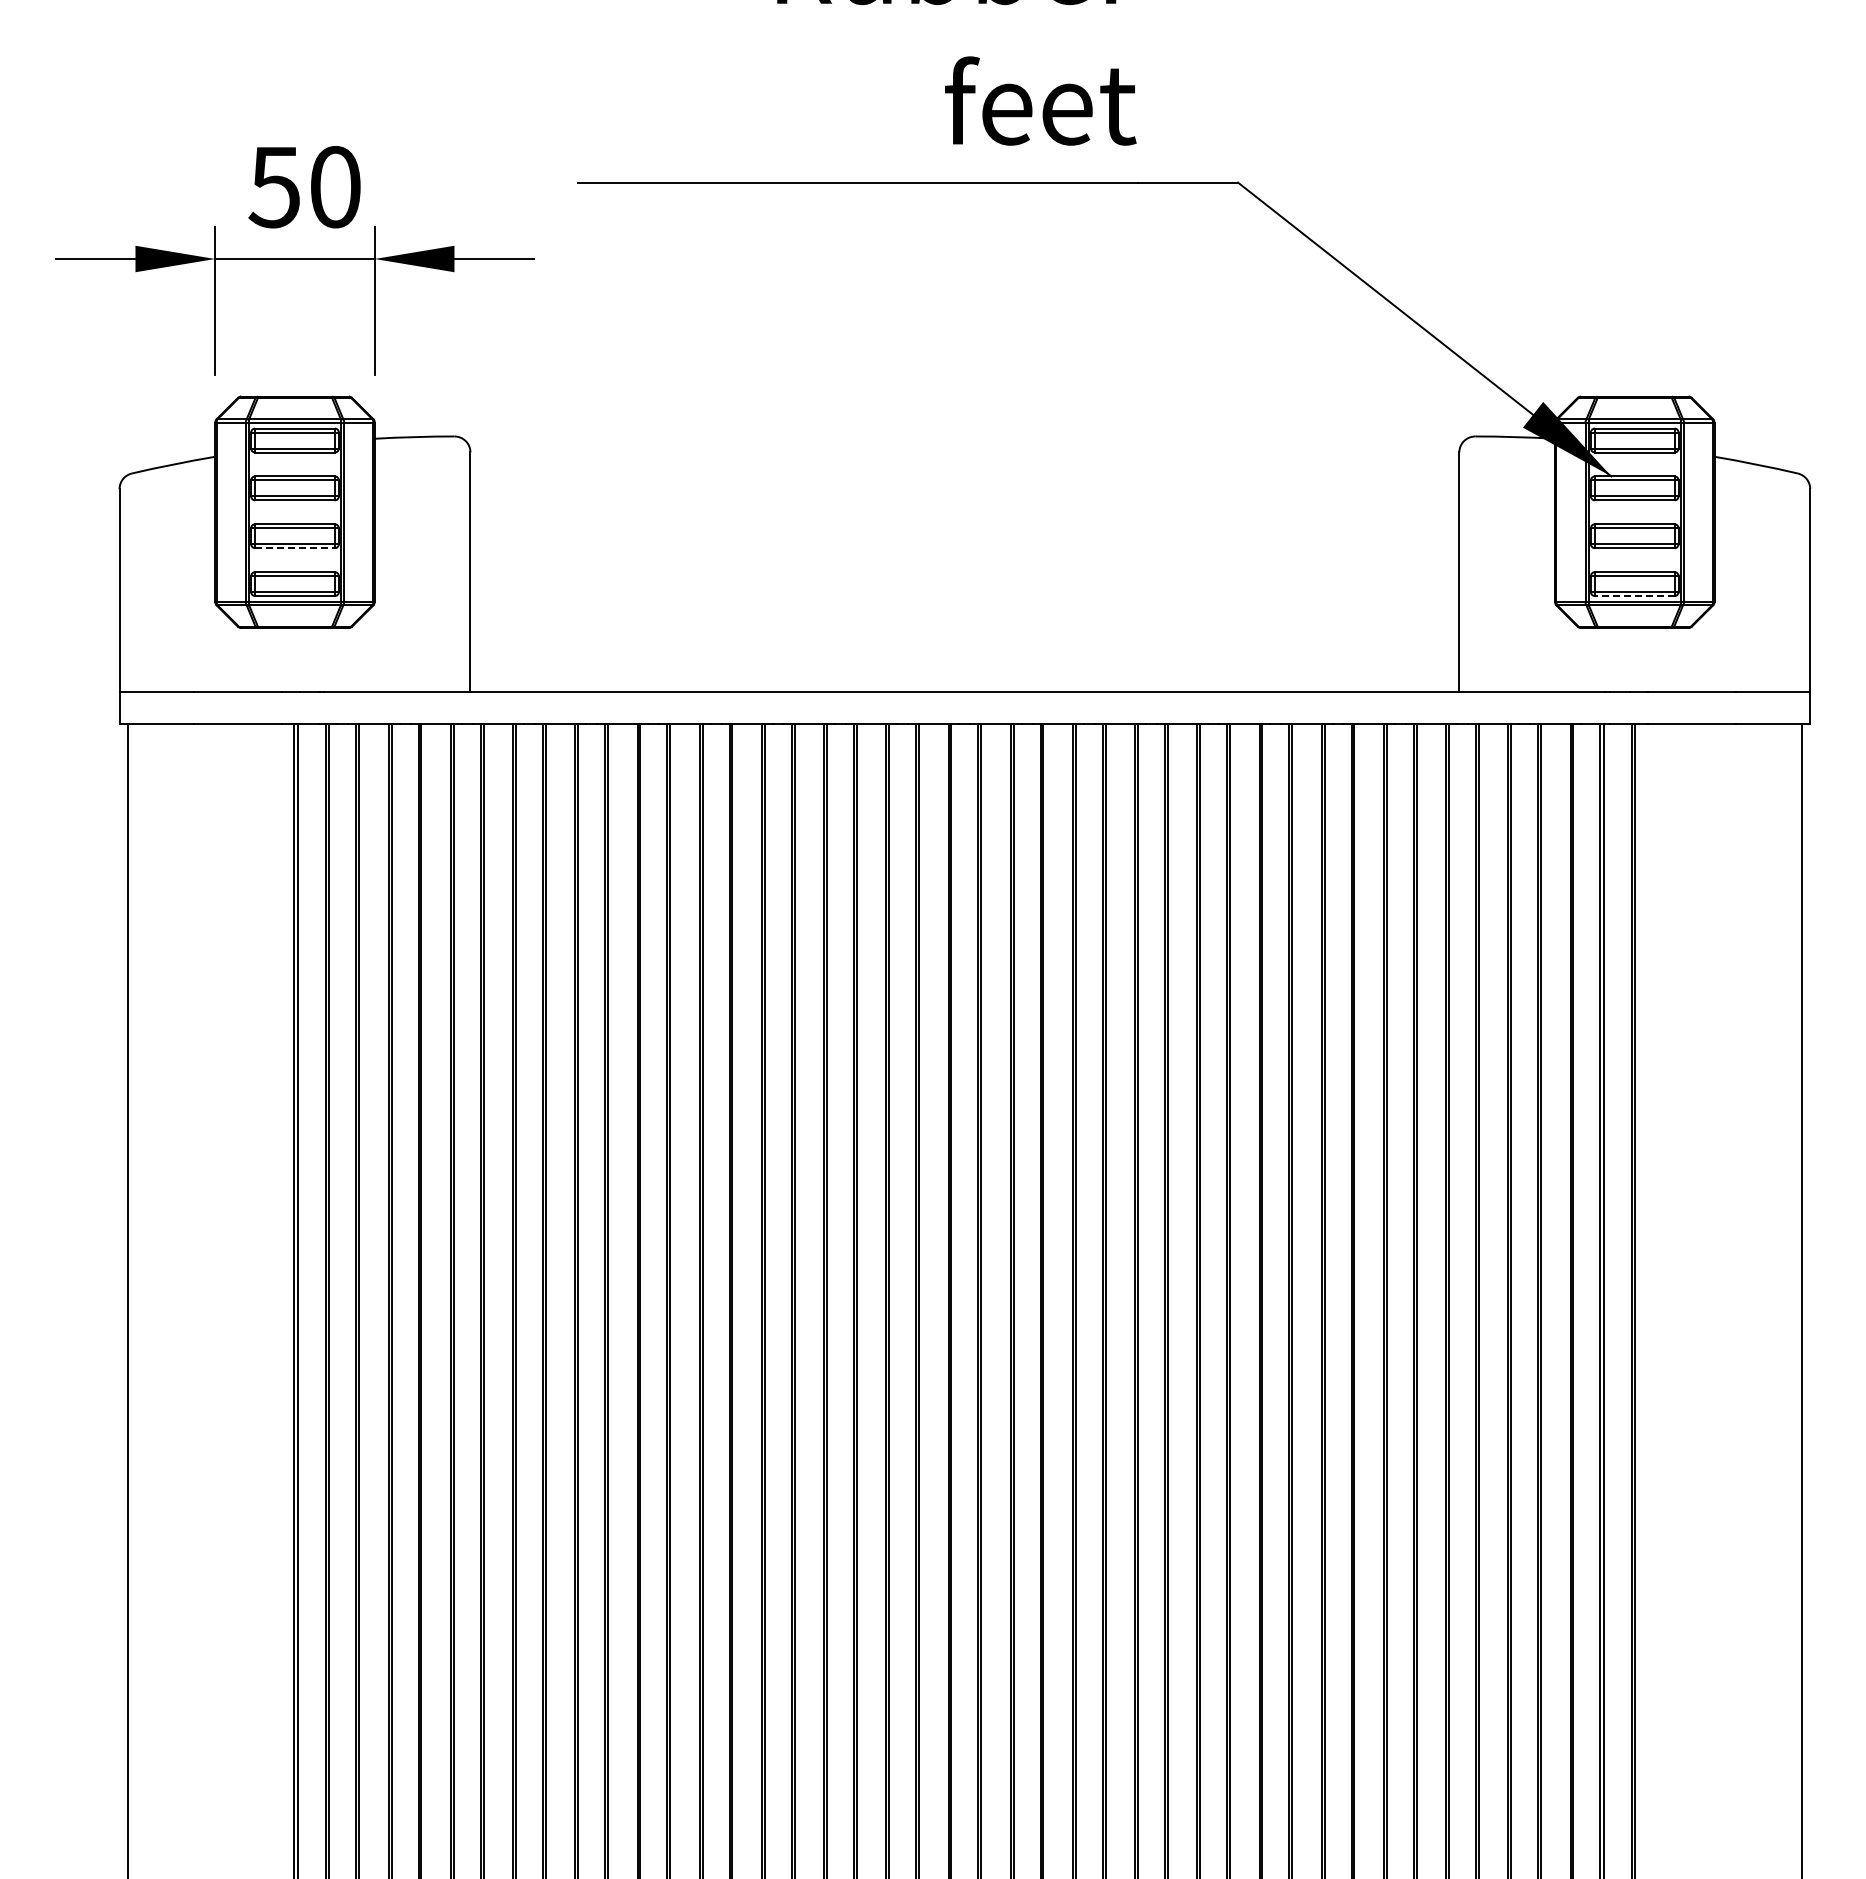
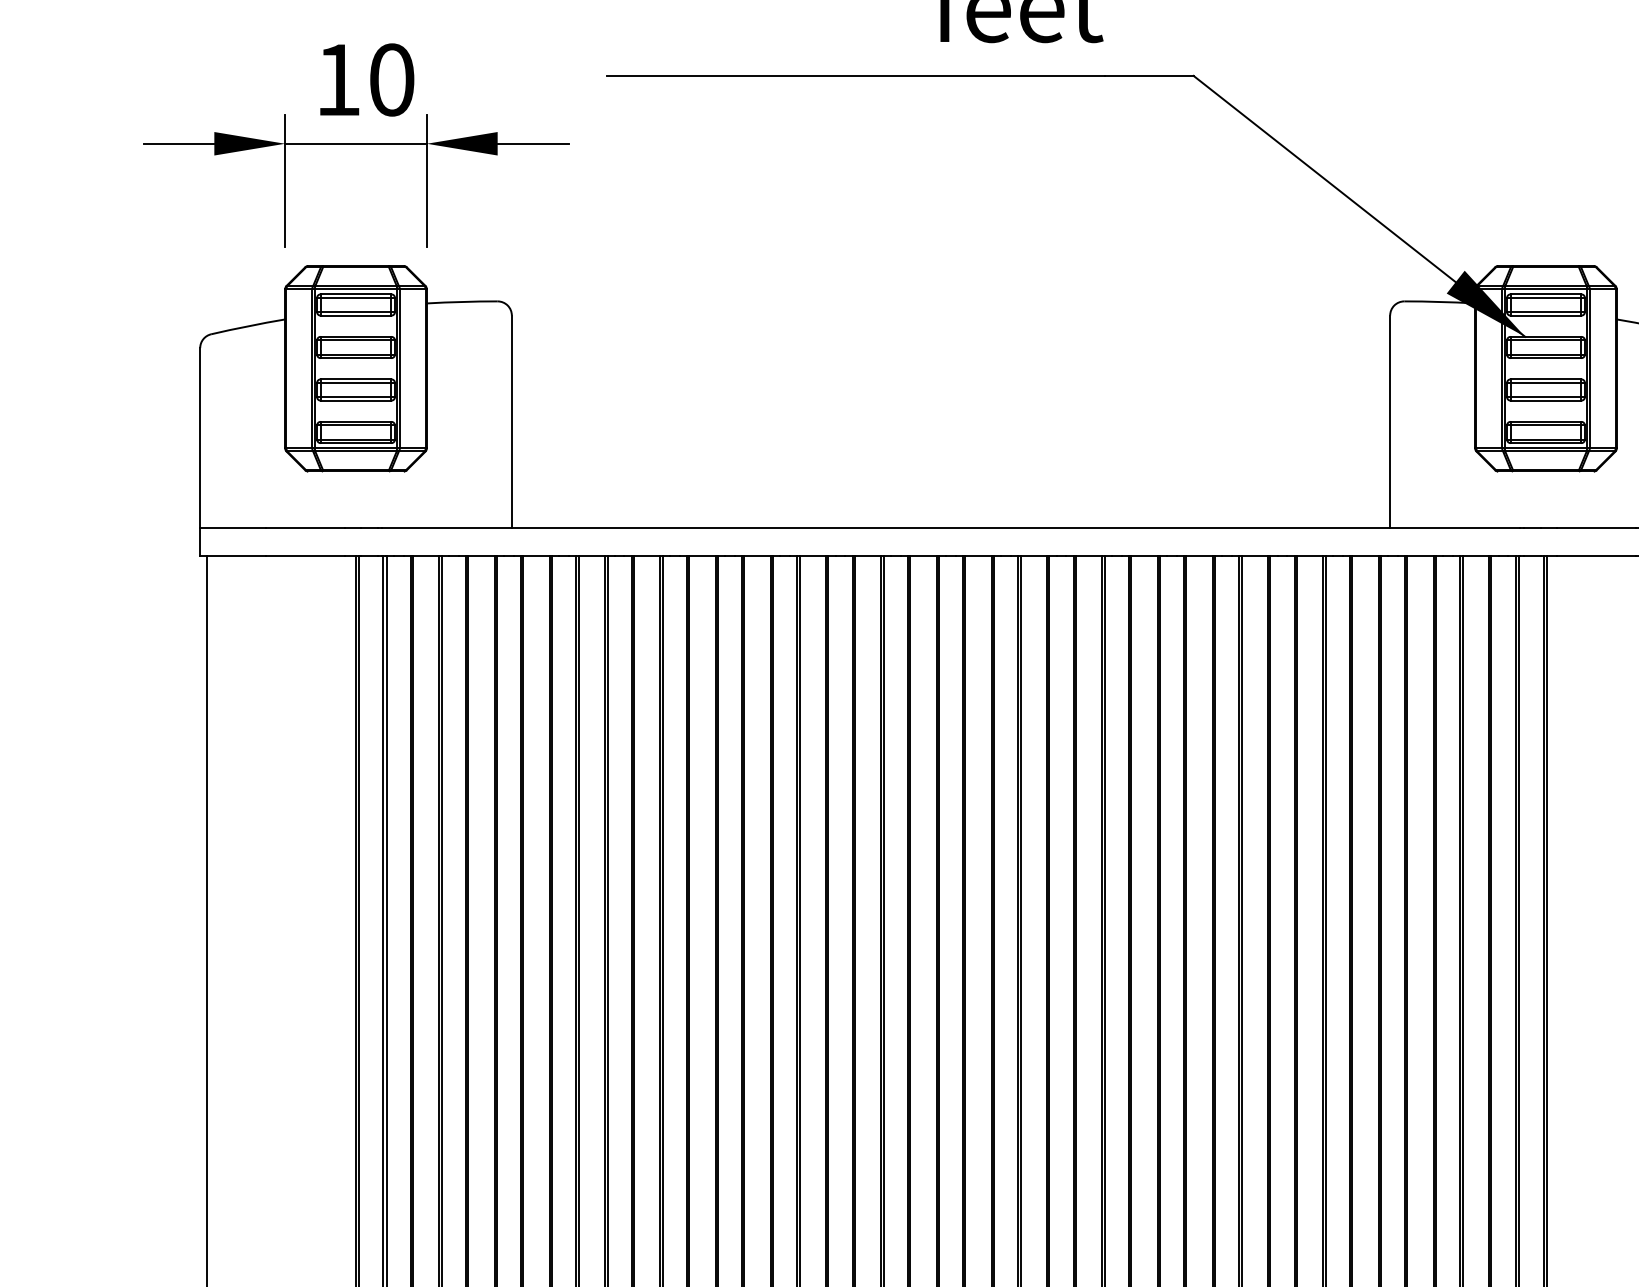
text: (273, 187) -> (336, 80), 50 -> 10
line: (295, 548) -> (356, 400), dashed -> solid
line: (1634, 596) -> (1545, 443), dashed -> solid

